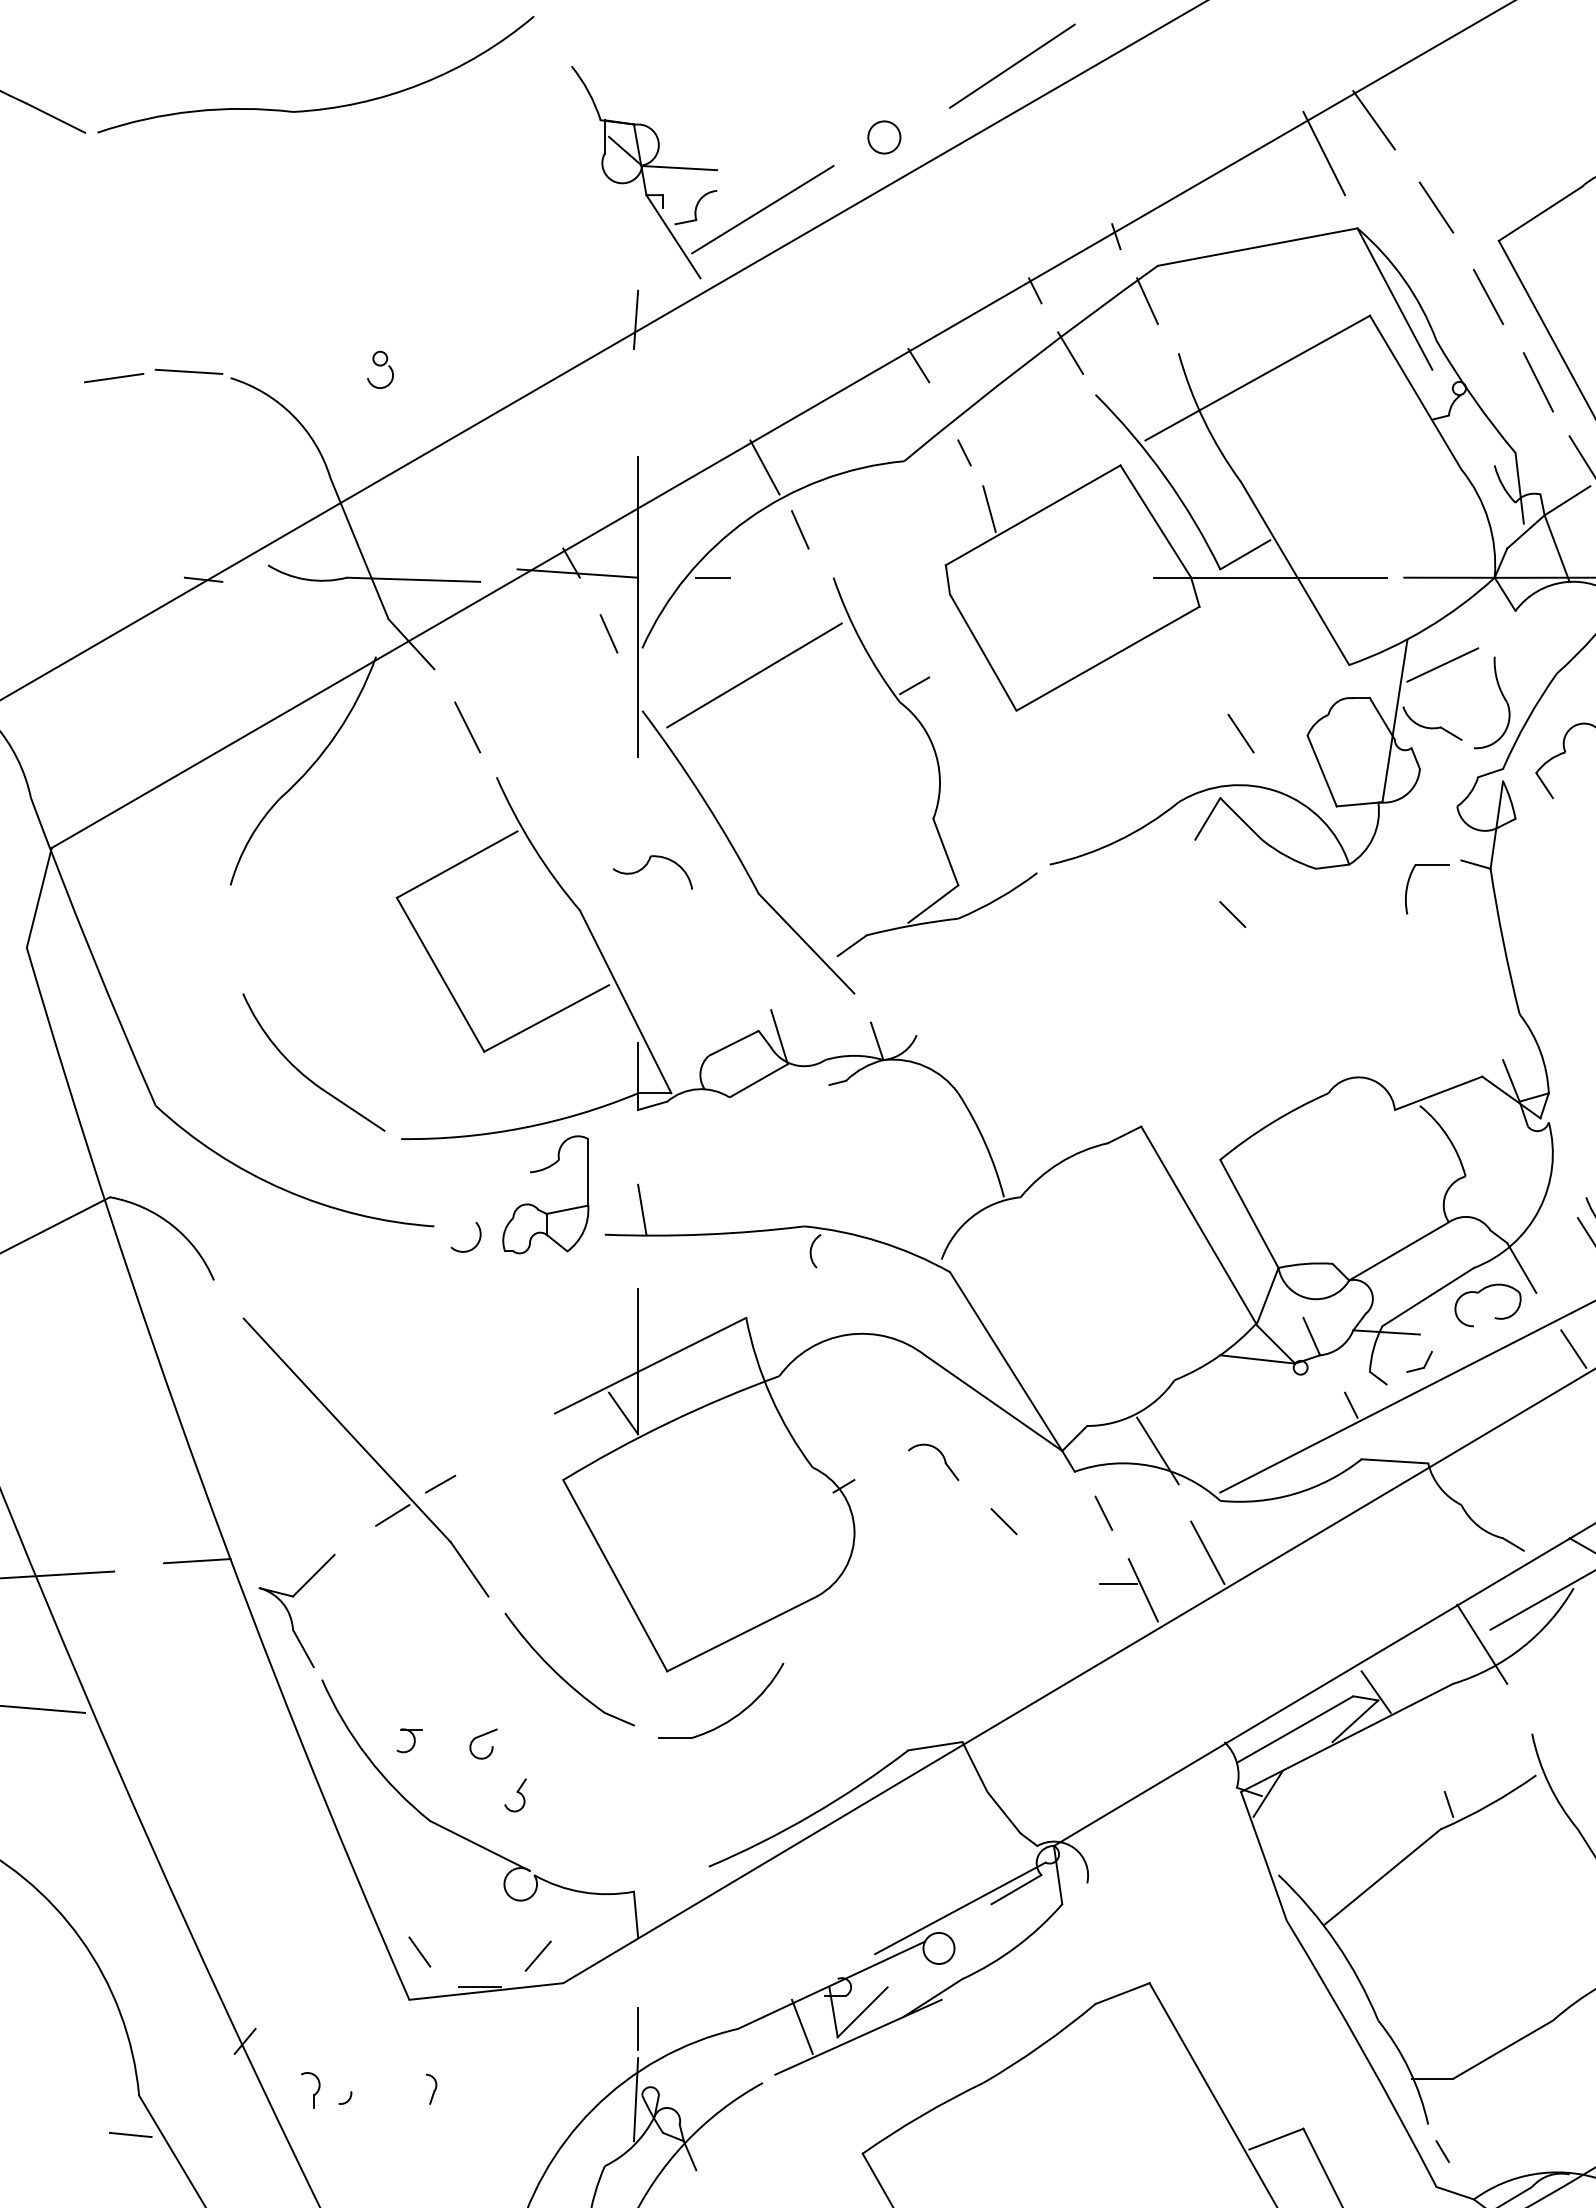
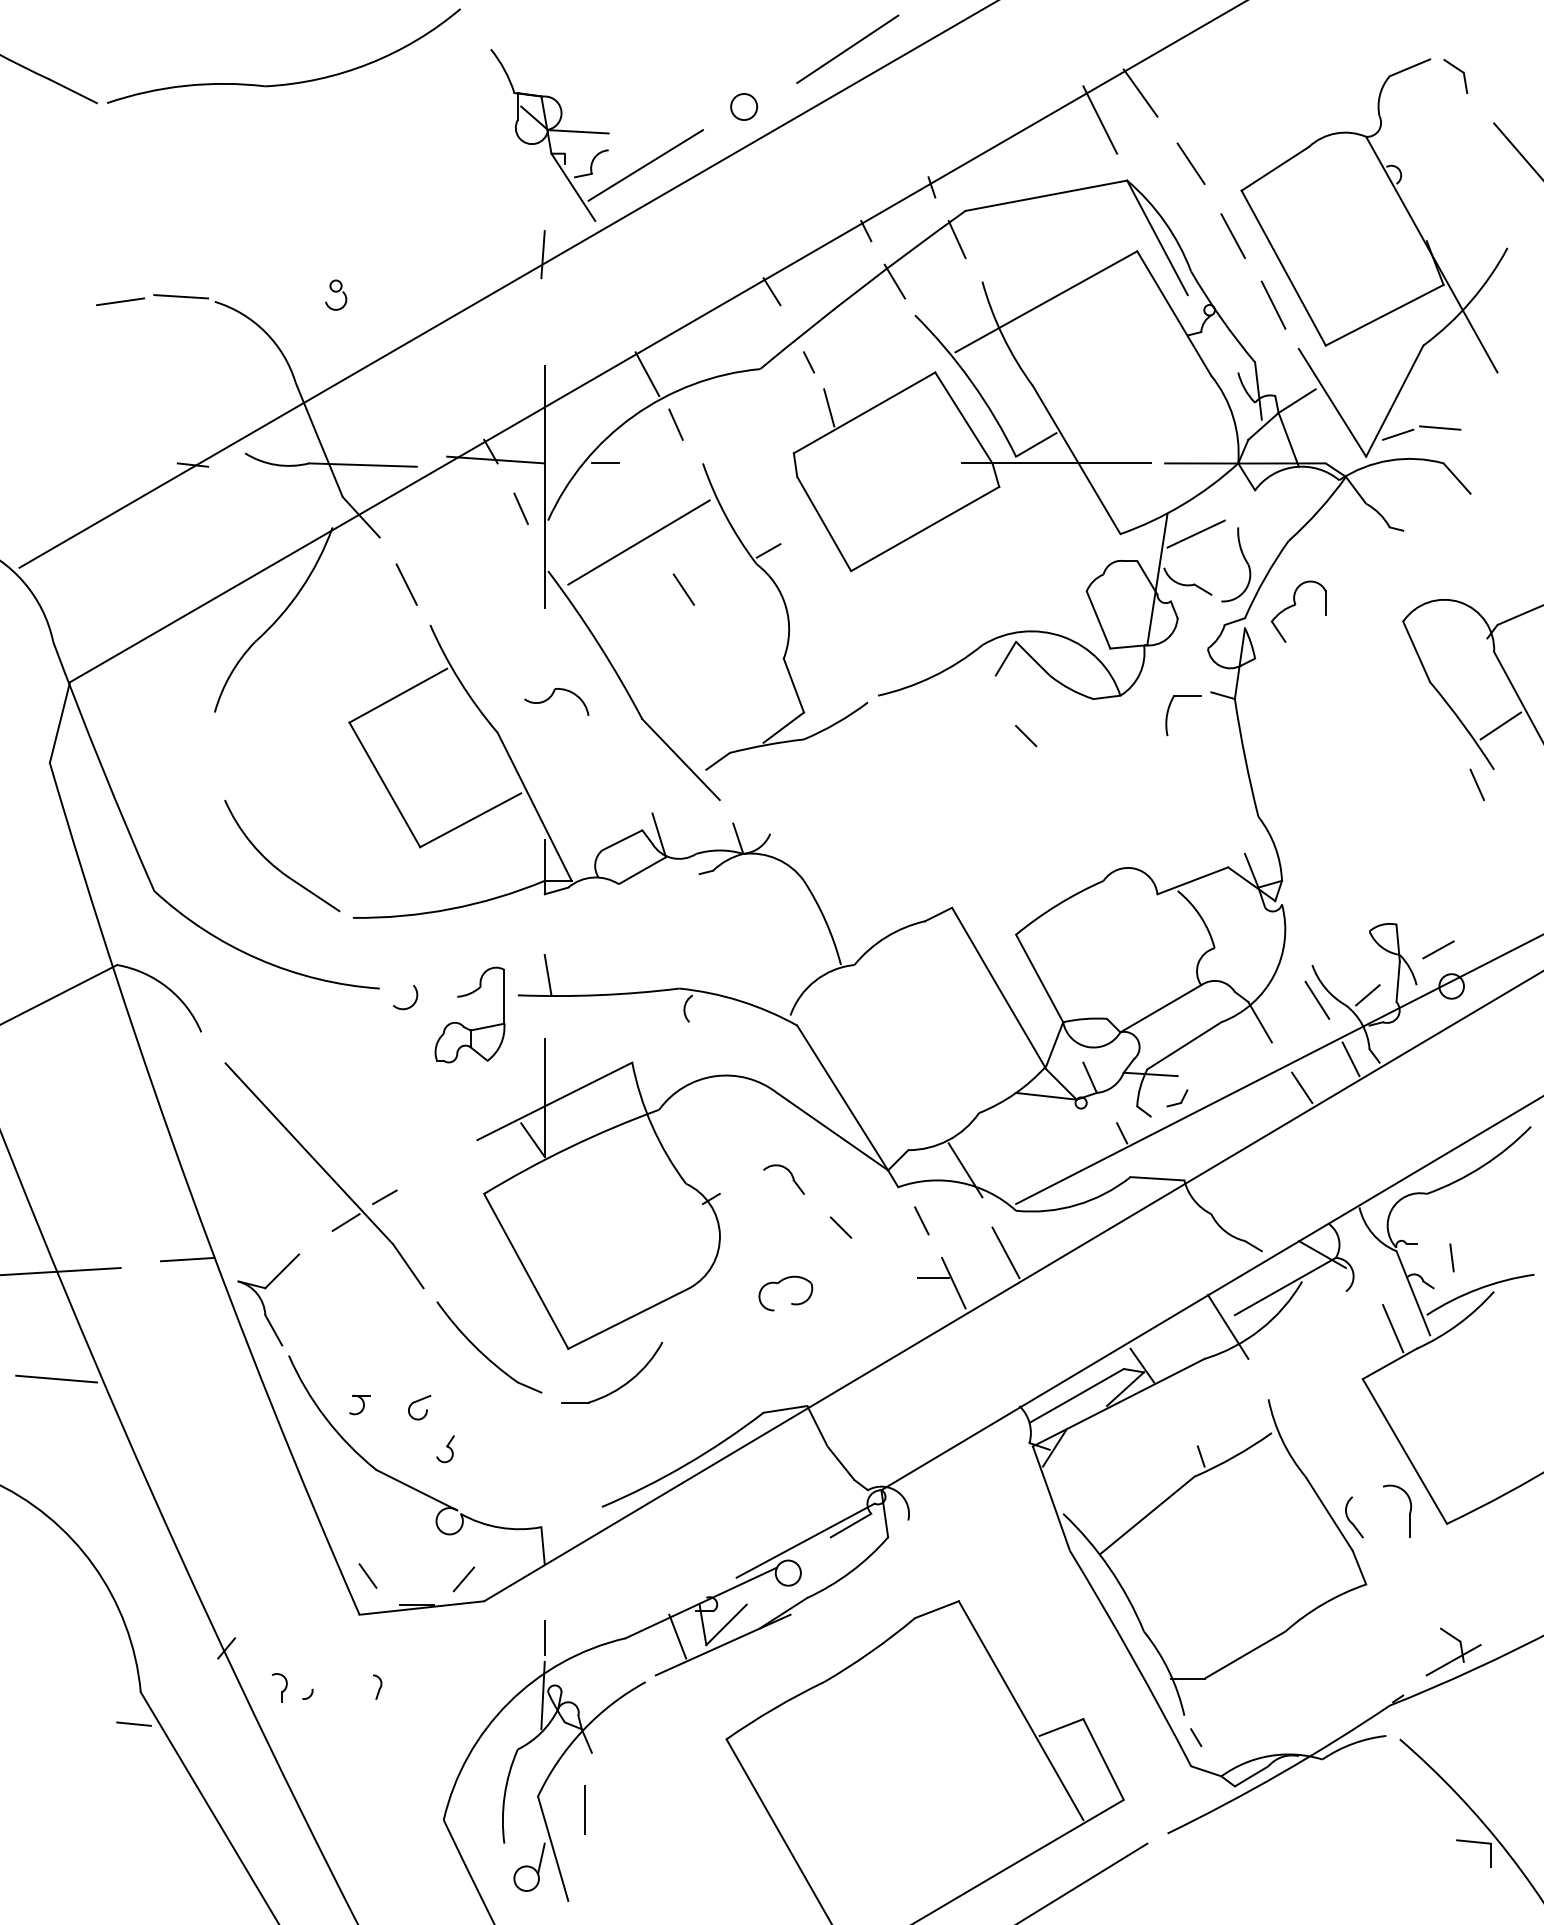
line: (1240, 733) -> (683, 589), moved
part: (535, 1205) -> (461, 1023), moved
part: (1480, 1292) -> (779, 1283), moved

